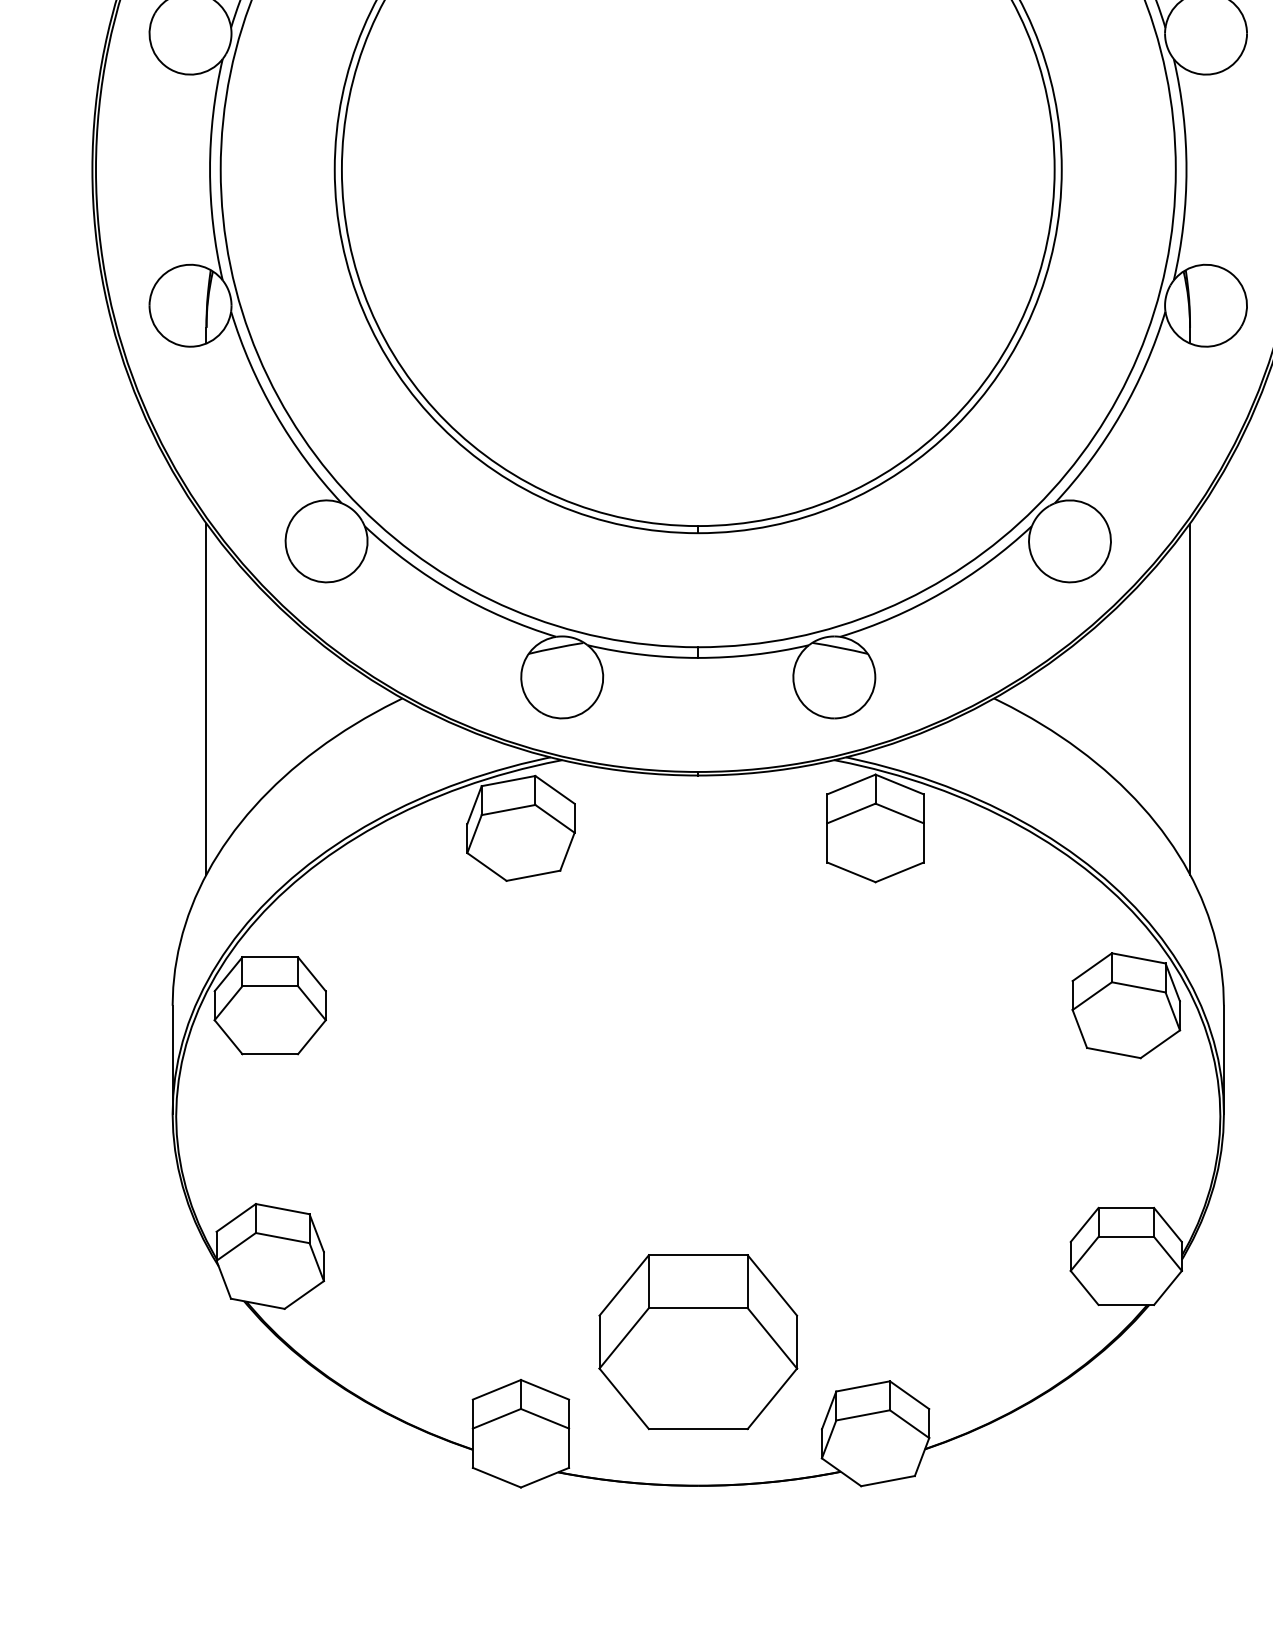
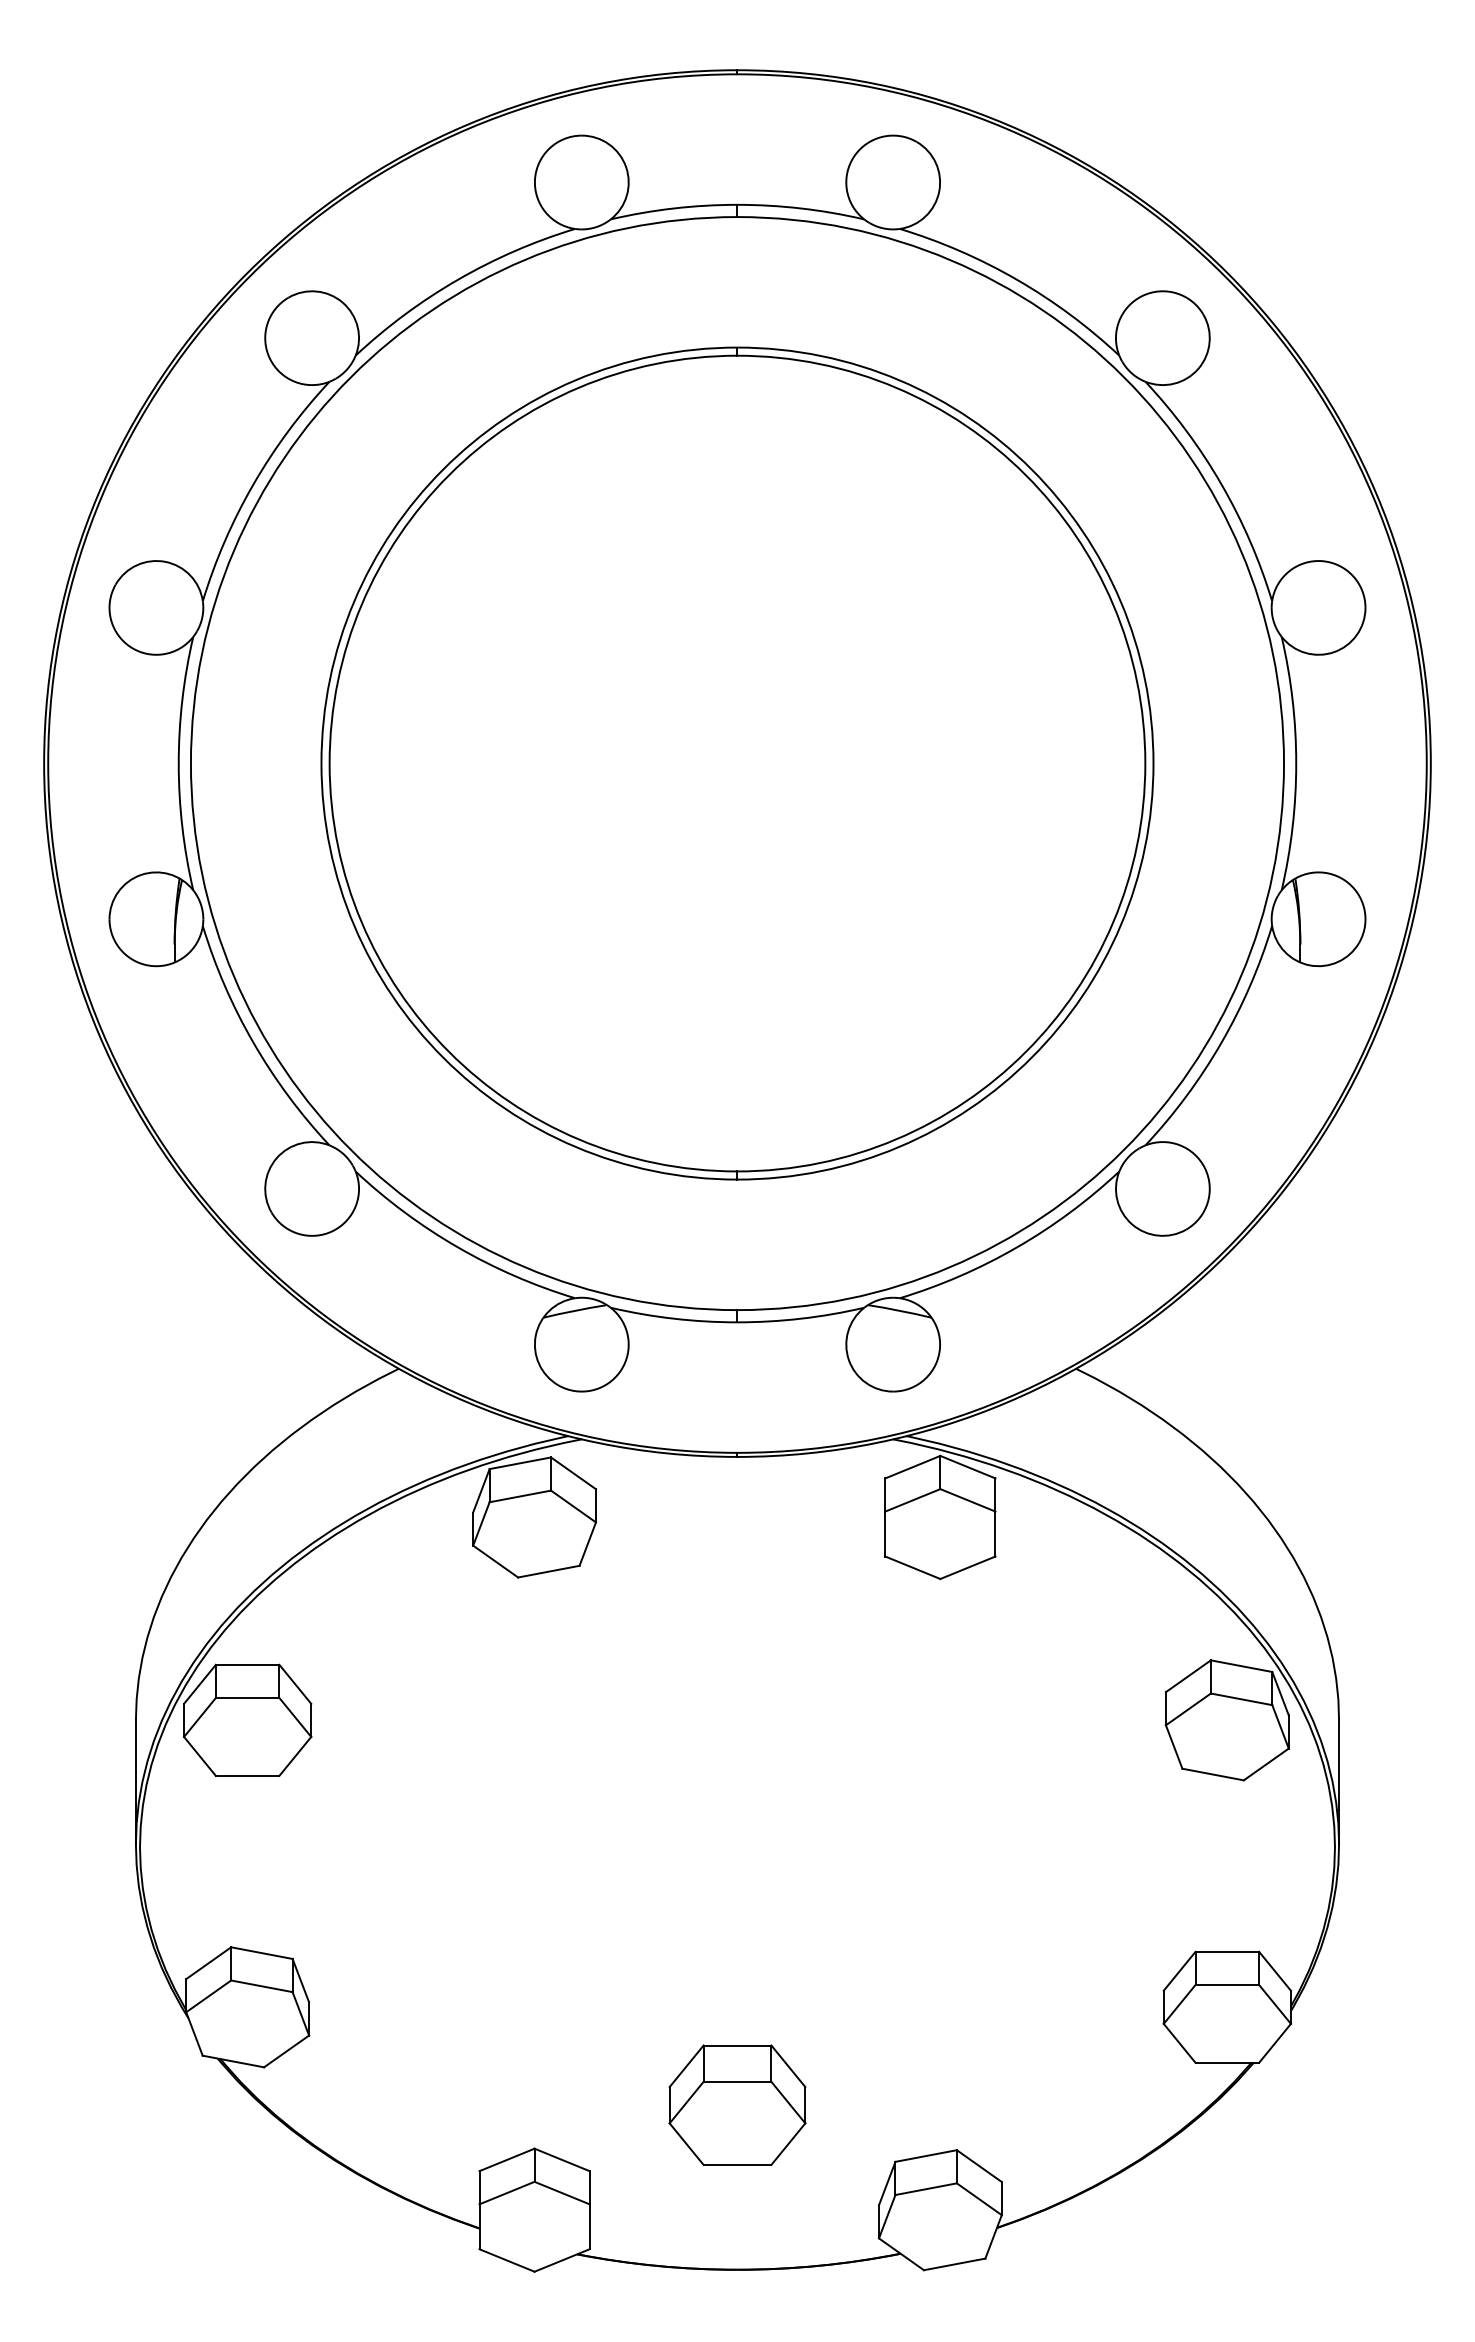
line: (206, 699) -> (174, 1369), removed
line: (1190, 699) -> (1300, 1369), removed
part: (698, 1341) -> (737, 2104), size x0.6

